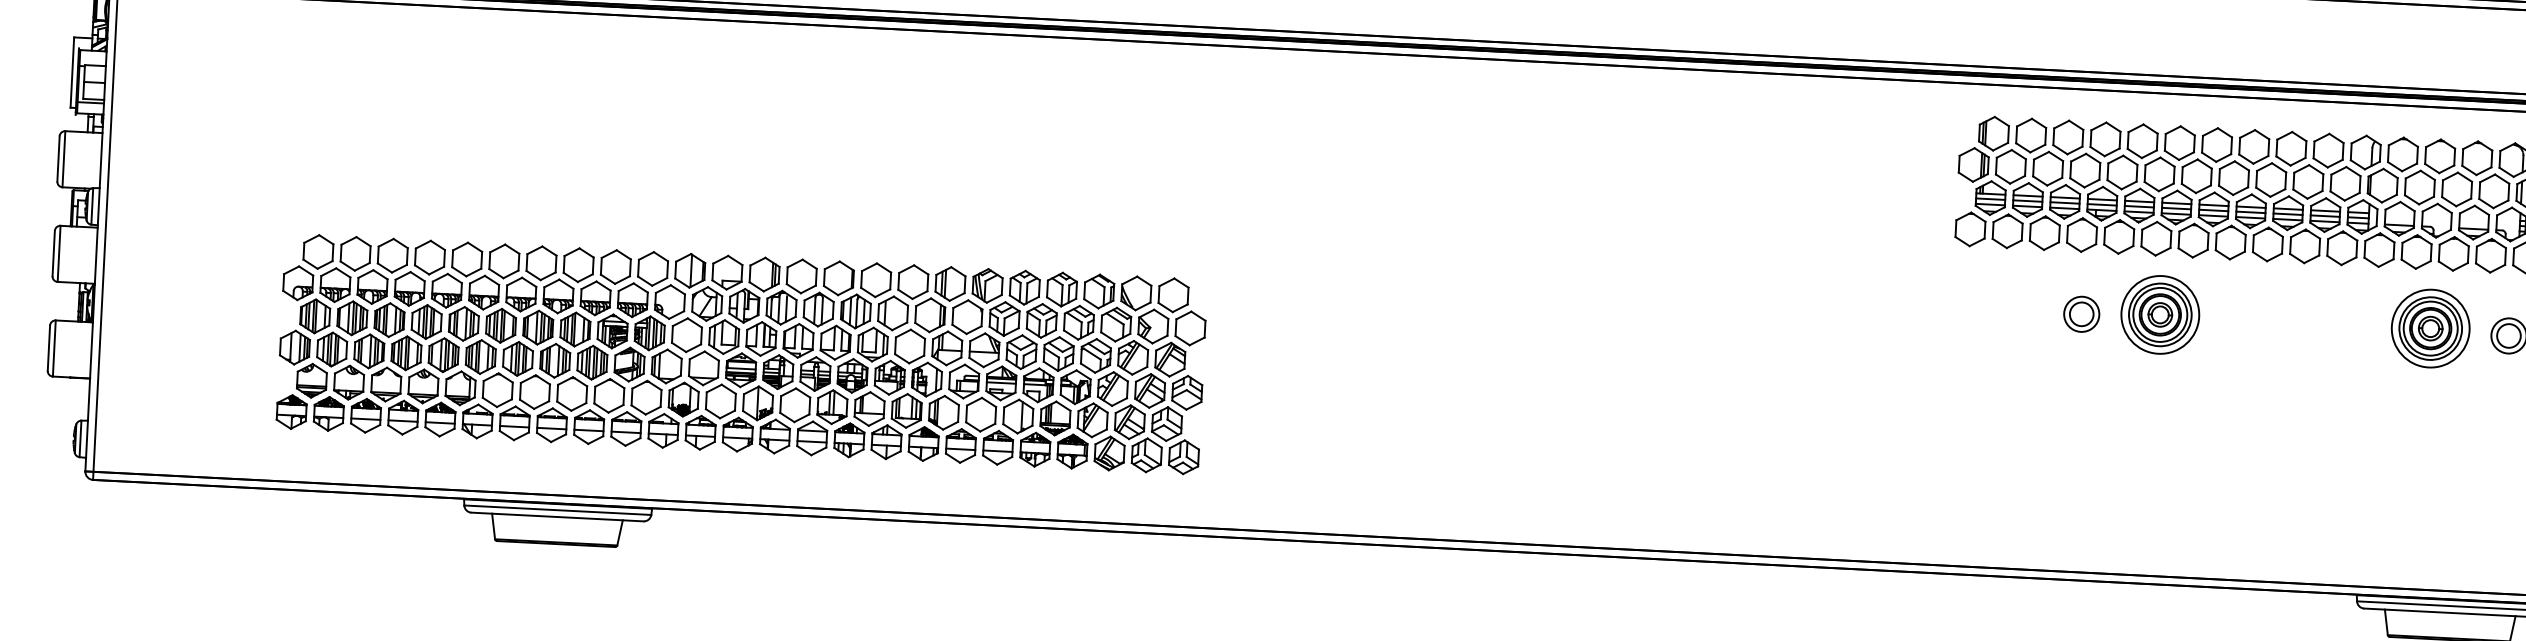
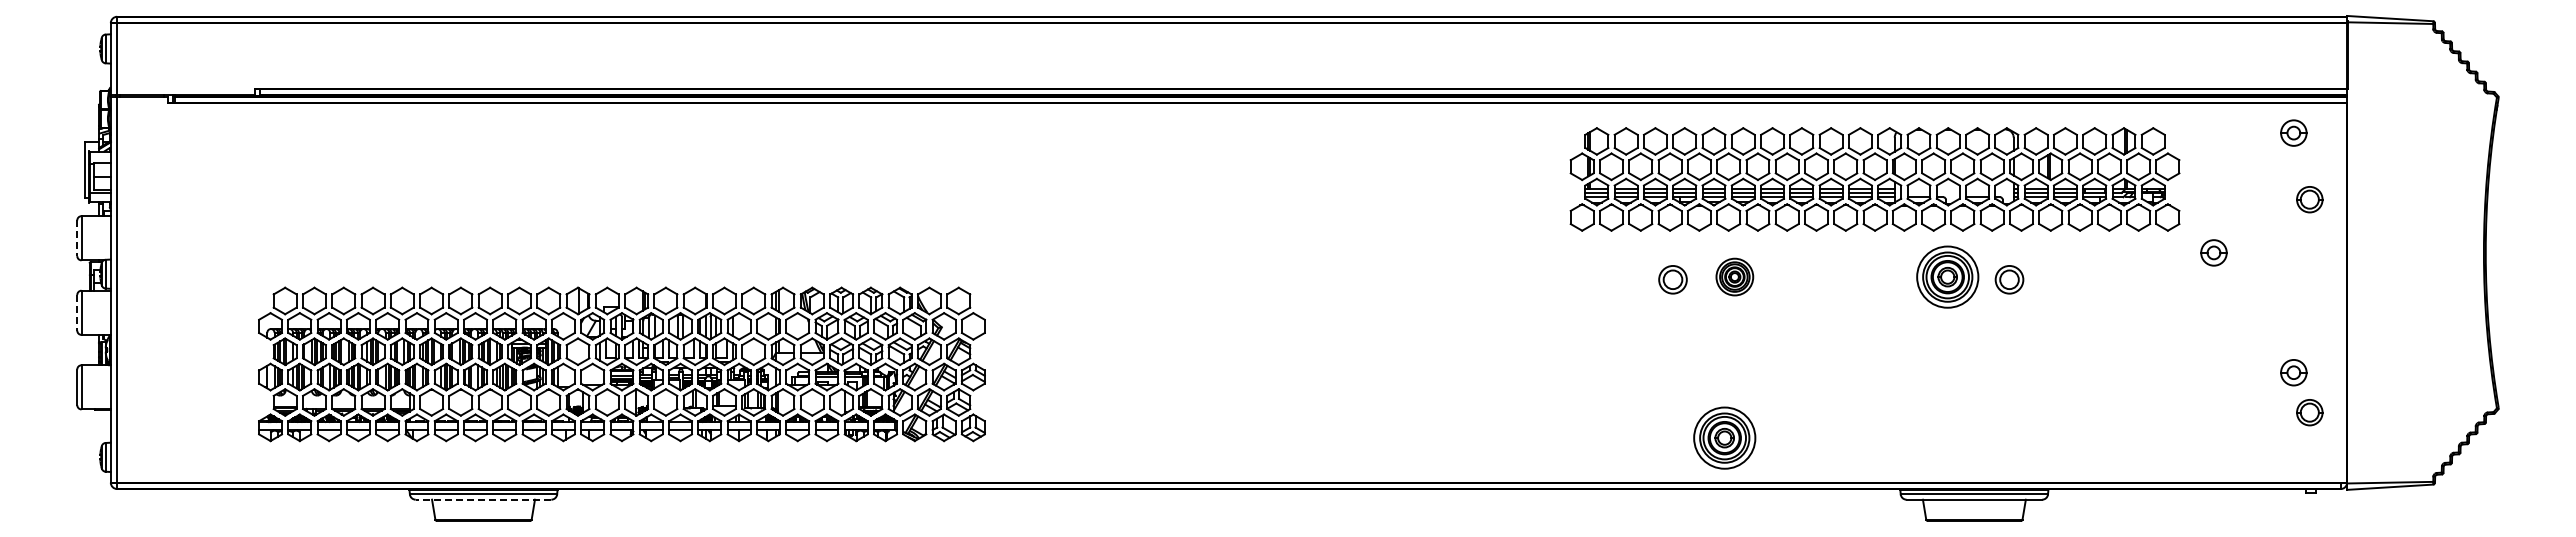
line: (58, 159) -> (77, 238), solid -> dashed
line: (54, 253) -> (77, 312), solid -> dashed
part: (2160, 314) -> (1734, 276), size x0.6
line: (557, 516) -> (483, 499), solid -> dashed
part: (2136, 517) -> (1724, 437), added

